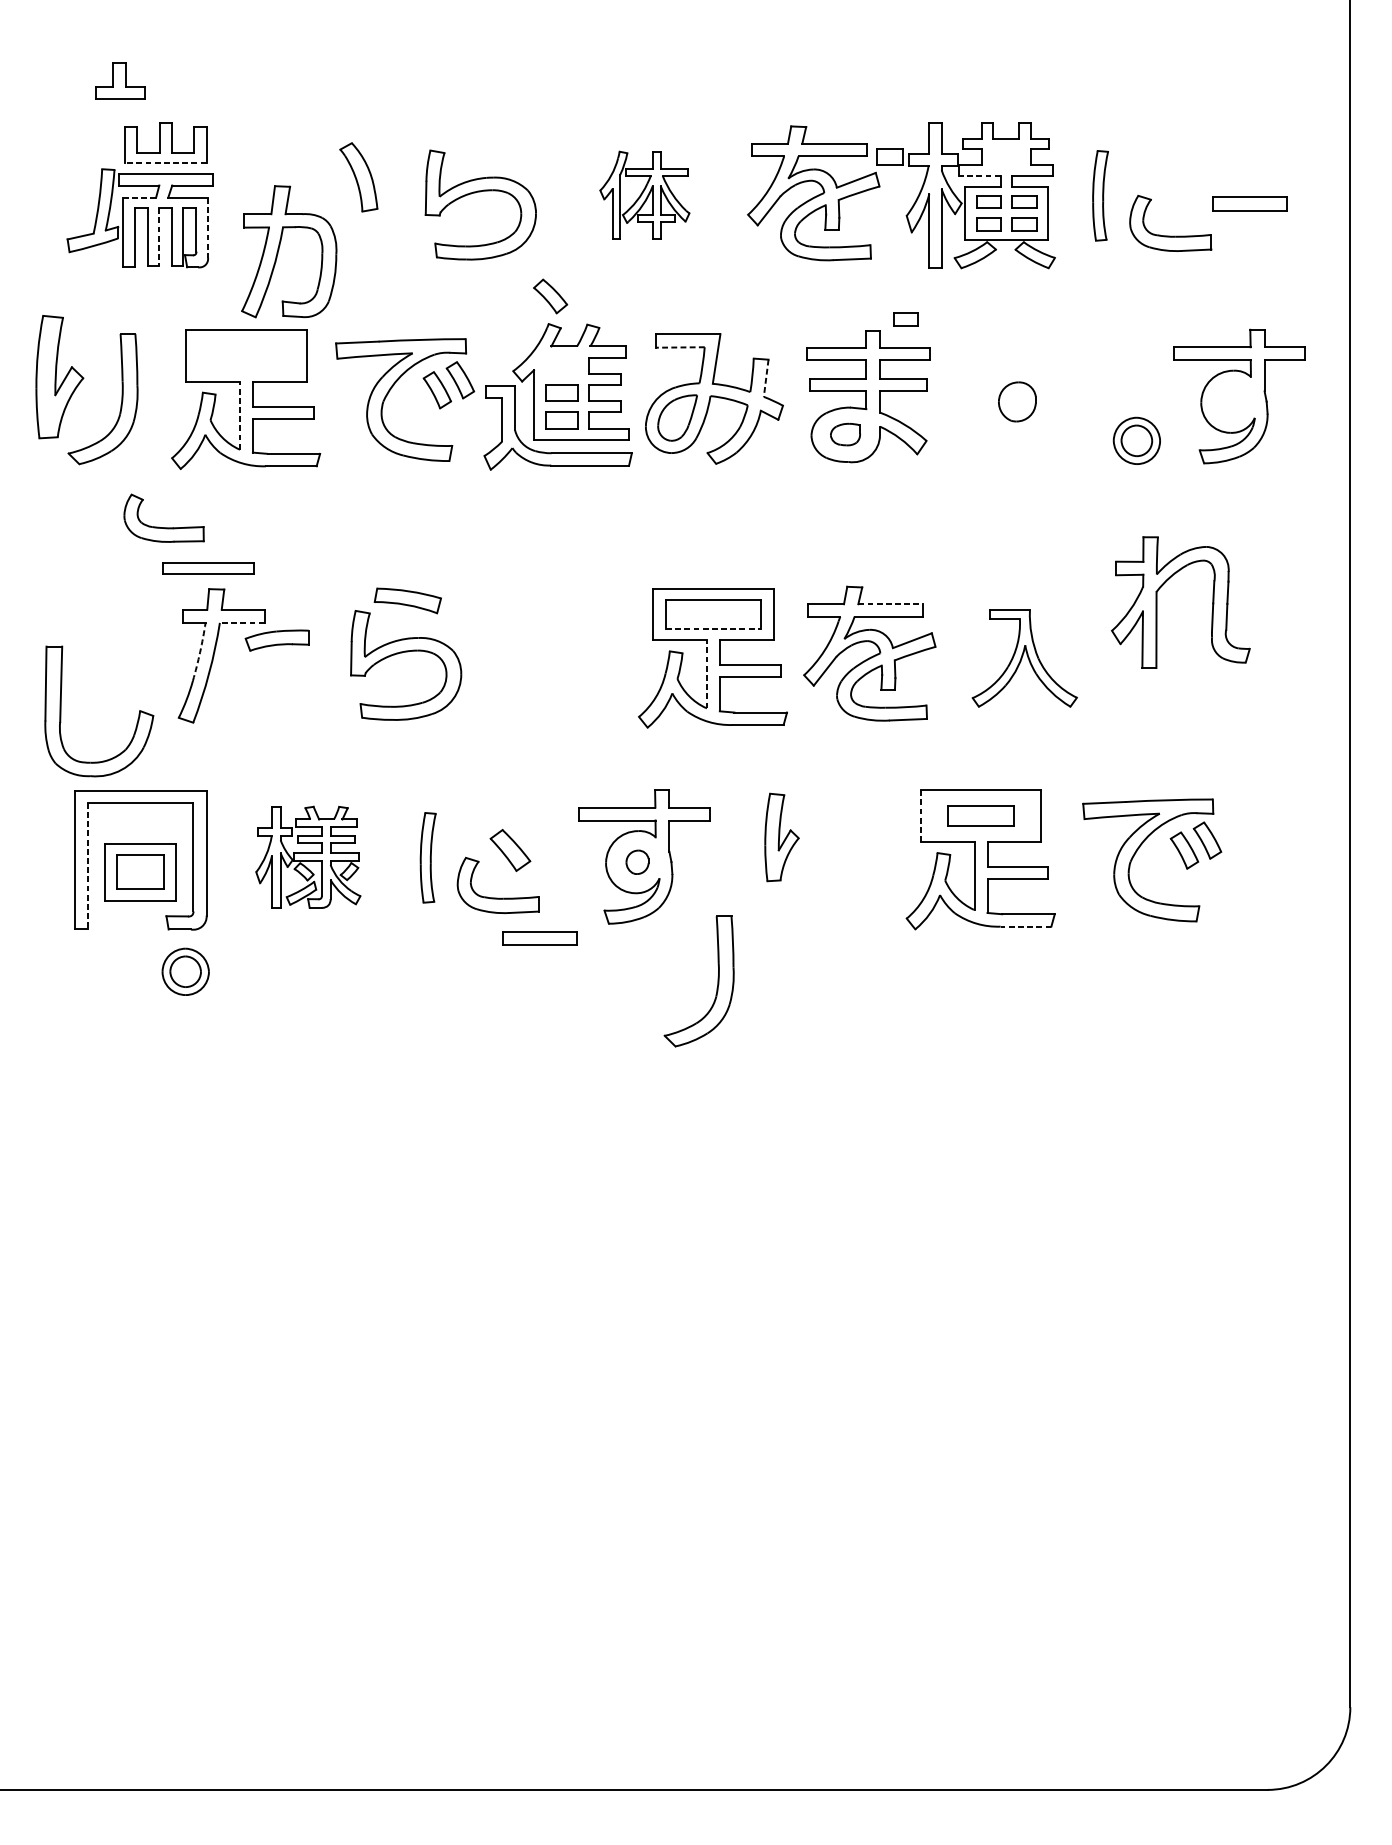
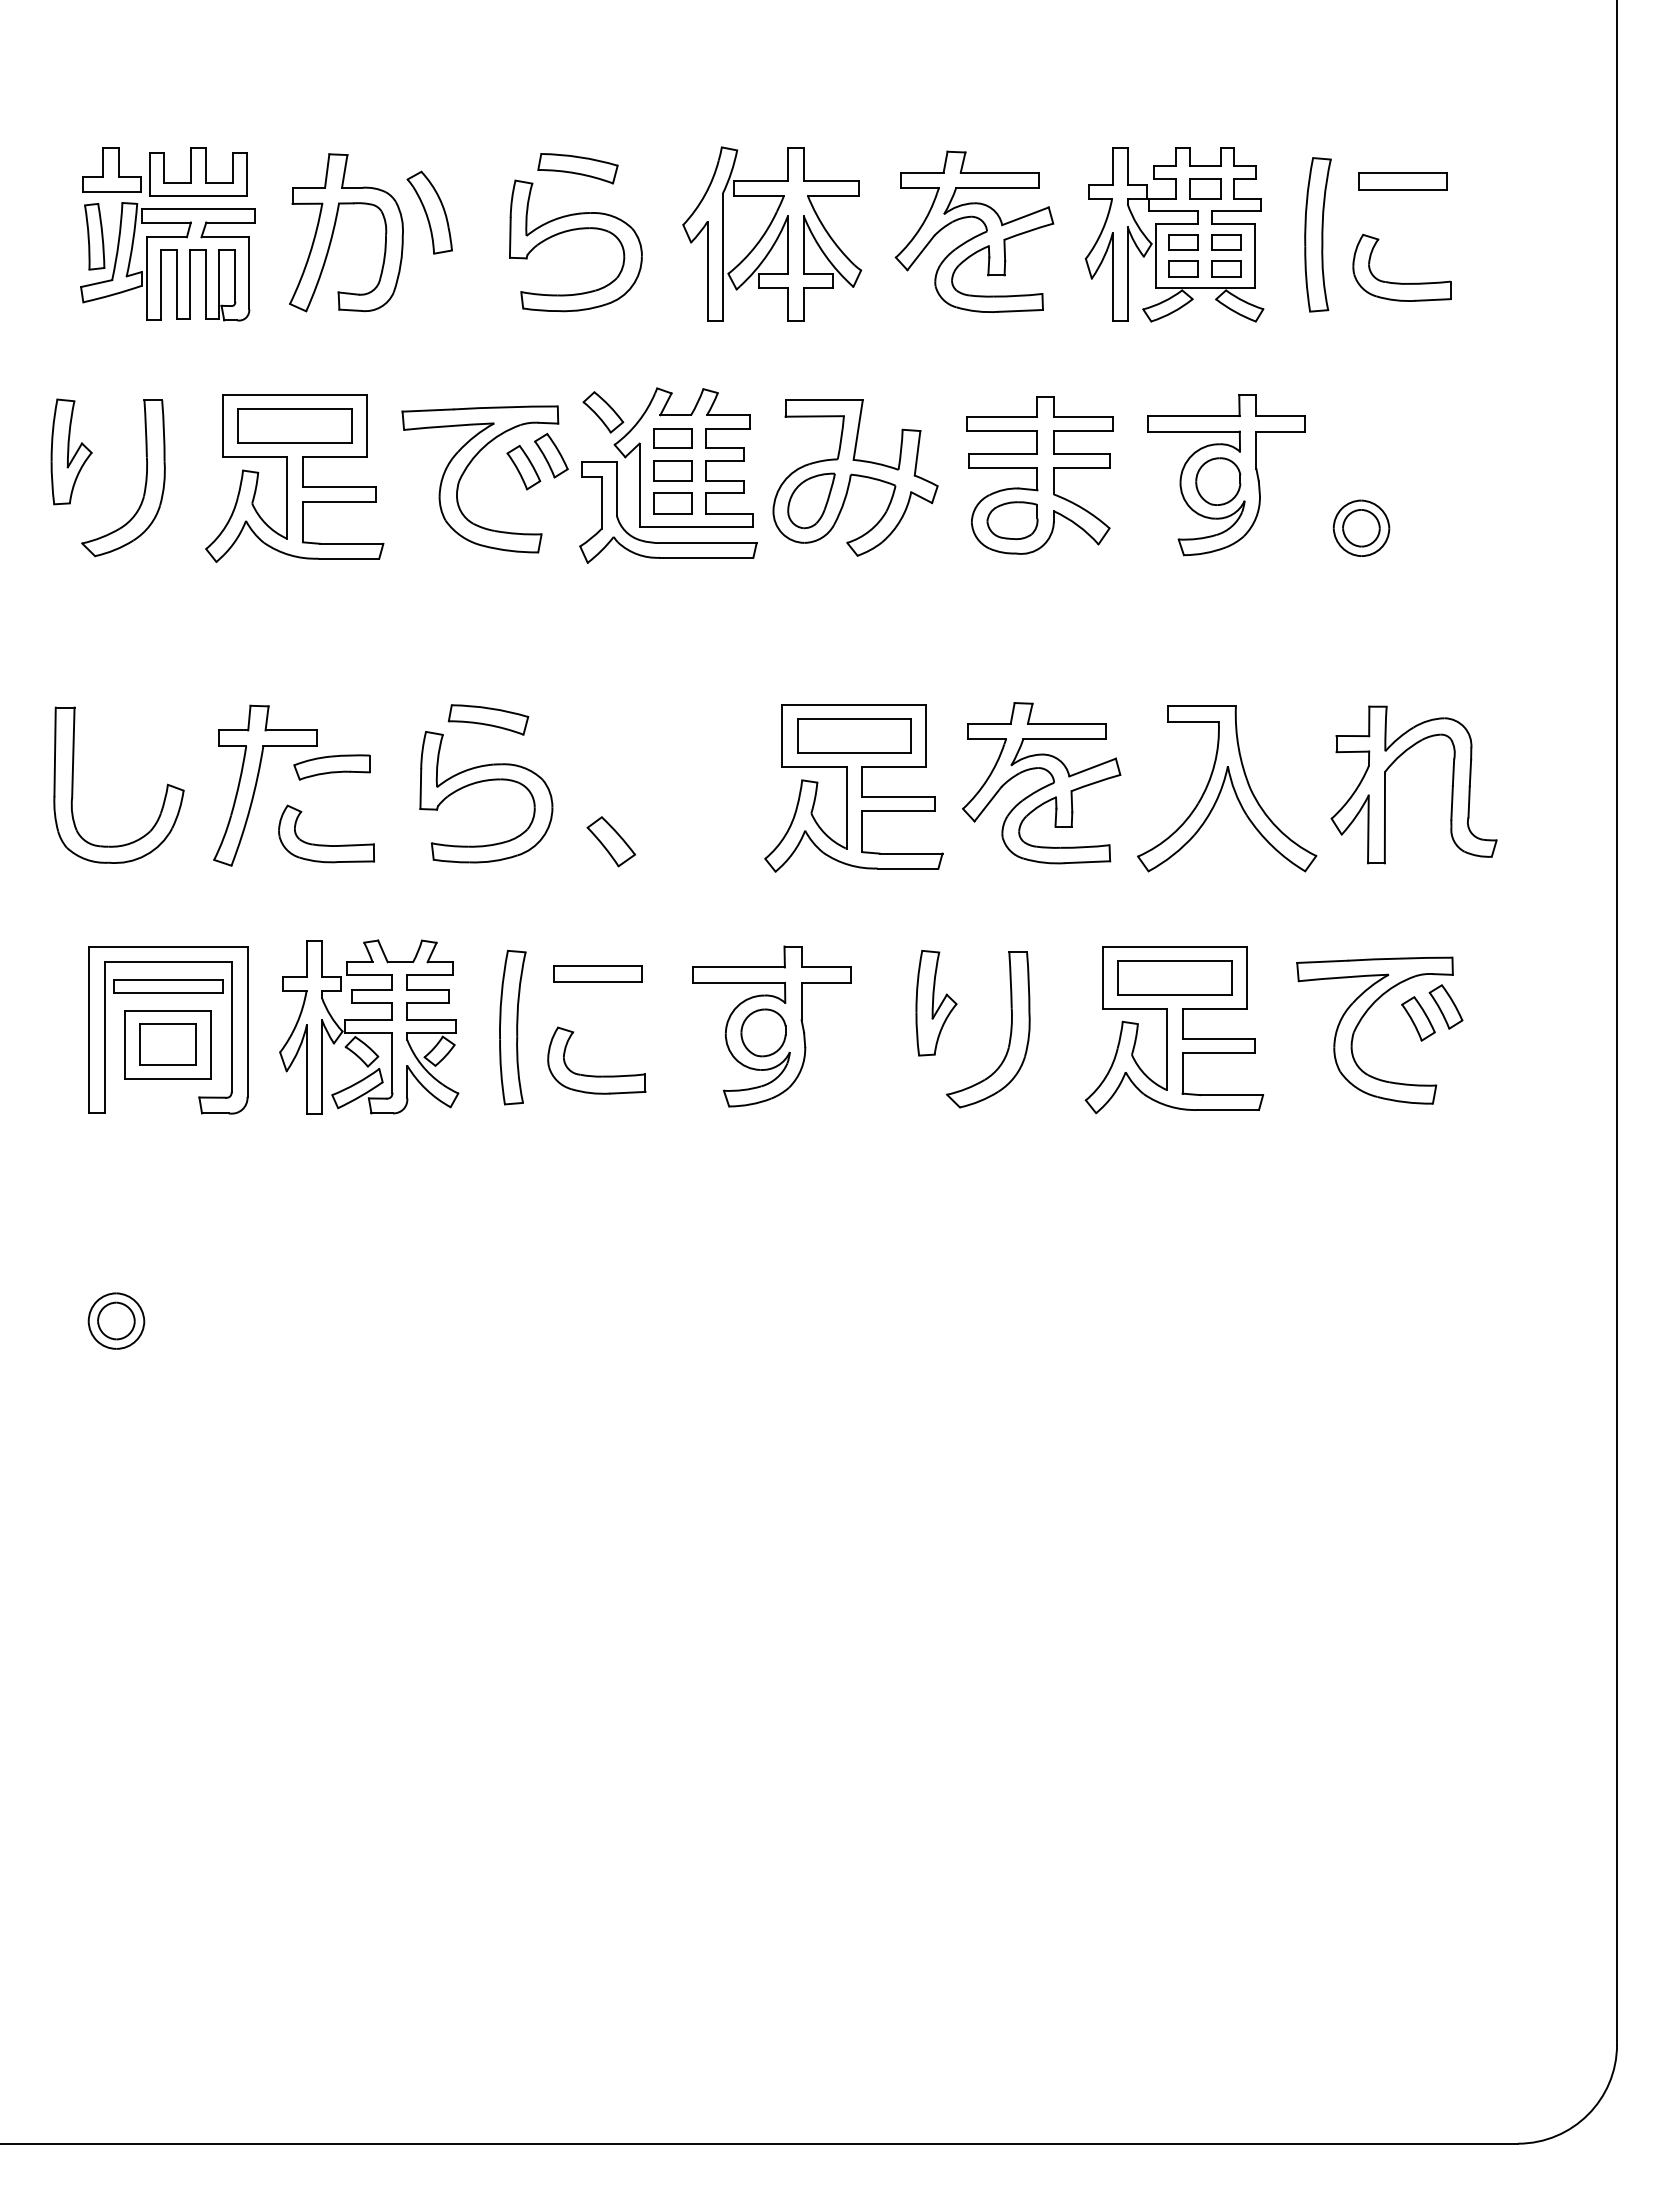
part: (119, 80) -> (111, 169), moved
part: (482, 140) -> (577, 168), added
part: (890, 157) -> (1205, 188), moved
line: (165, 163) -> (198, 196), dashed -> solid
line: (979, 176) -> (1173, 211), dashed -> solid
part: (645, 194) -> (772, 233), size x1.67
part: (1100, 195) -> (1317, 234), size x1.43
part: (78, 197) -> (94, 236), added
line: (139, 198) -> (167, 237), dashed -> solid
part: (1249, 203) -> (1402, 181), moved
line: (208, 228) -> (249, 273), dashed -> solid
line: (159, 237) -> (190, 284), dashed -> solid
part: (279, 250) -> (334, 231), moved
part: (550, 296) -> (603, 412), moved
part: (905, 319) -> (1084, 382), removed
line: (680, 347) -> (814, 416), dashed -> solid
part: (245, 355) -> (294, 425), added
part: (561, 365) -> (672, 438), added
part: (59, 376) -> (71, 451), size x0.71
line: (766, 378) -> (917, 453), dashed -> solid
part: (1239, 396) -> (1226, 475), moved
line: (240, 416) -> (287, 498), dashed -> solid
part: (845, 434) -> (1012, 520), size x1.43
part: (164, 527) -> (326, 844), moved
part: (208, 568) -> (168, 986), moved
part: (1156, 602) -> (1385, 784), moved
line: (890, 603) -> (1066, 723), dashed -> solid
line: (242, 623) -> (290, 746), dashed -> solid
line: (713, 628) -> (854, 753), dashed -> solid
arc: (199, 652) -> (239, 781), dashed -> solid
part: (1025, 658) -> (1227, 788), size x1.43
line: (706, 674) -> (846, 807), dashed -> solid
part: (61, 710) -> (73, 784), moved
line: (920, 816) -> (1102, 977), dashed -> solid
part: (980, 816) -> (1174, 977), size x1.43
part: (509, 850) -> (610, 841), moved
part: (308, 856) -> (369, 1026), size x1.43
part: (427, 857) -> (512, 1027), size x1.43
part: (637, 861) -> (763, 1032), size x1.67
line: (88, 866) -> (105, 1037), dashed -> solid
line: (1025, 927) -> (1228, 1110), dashed -> solid
part: (539, 937) -> (597, 973), moved
part: (185, 971) -> (116, 1320), moved
part: (716, 986) -> (1009, 1035), moved

